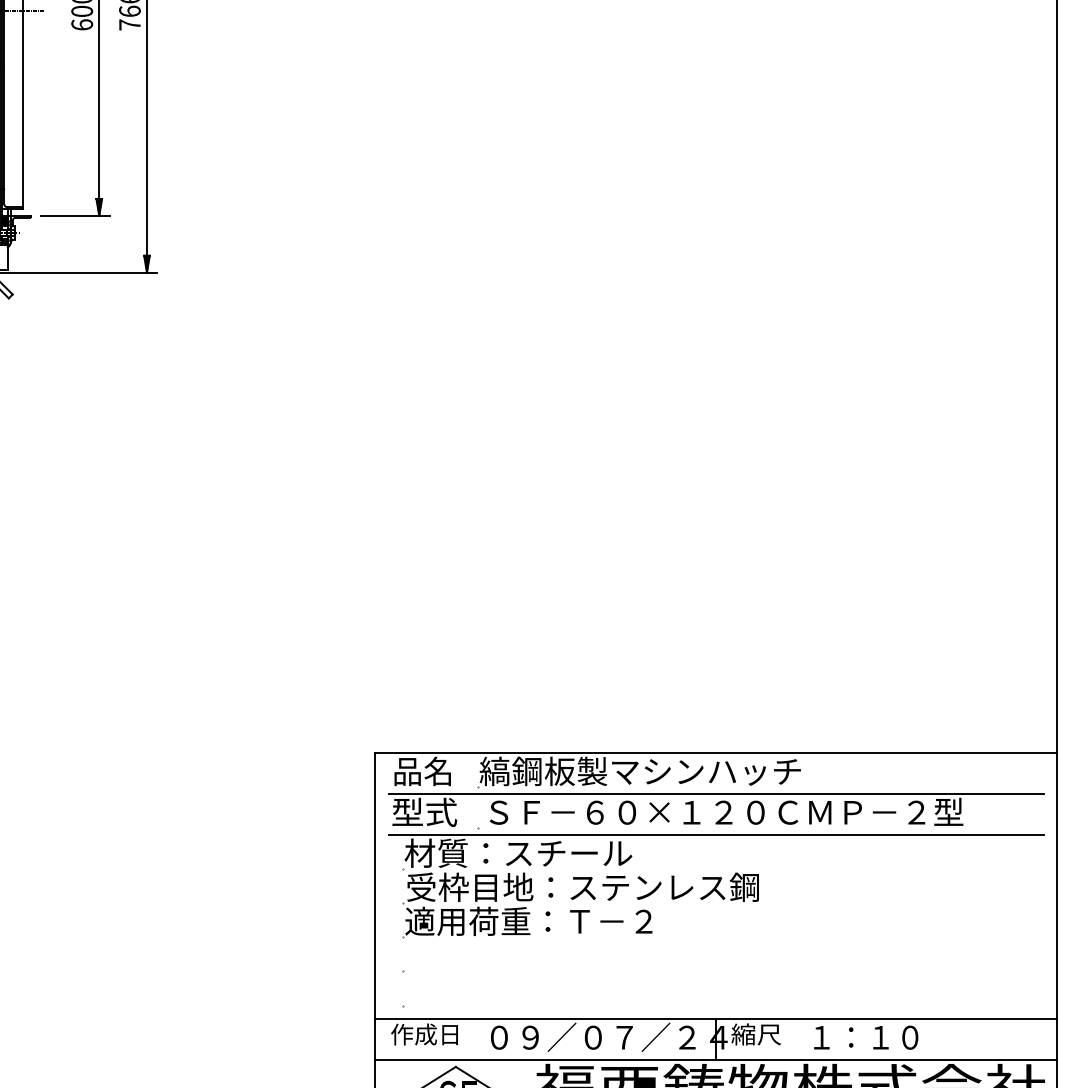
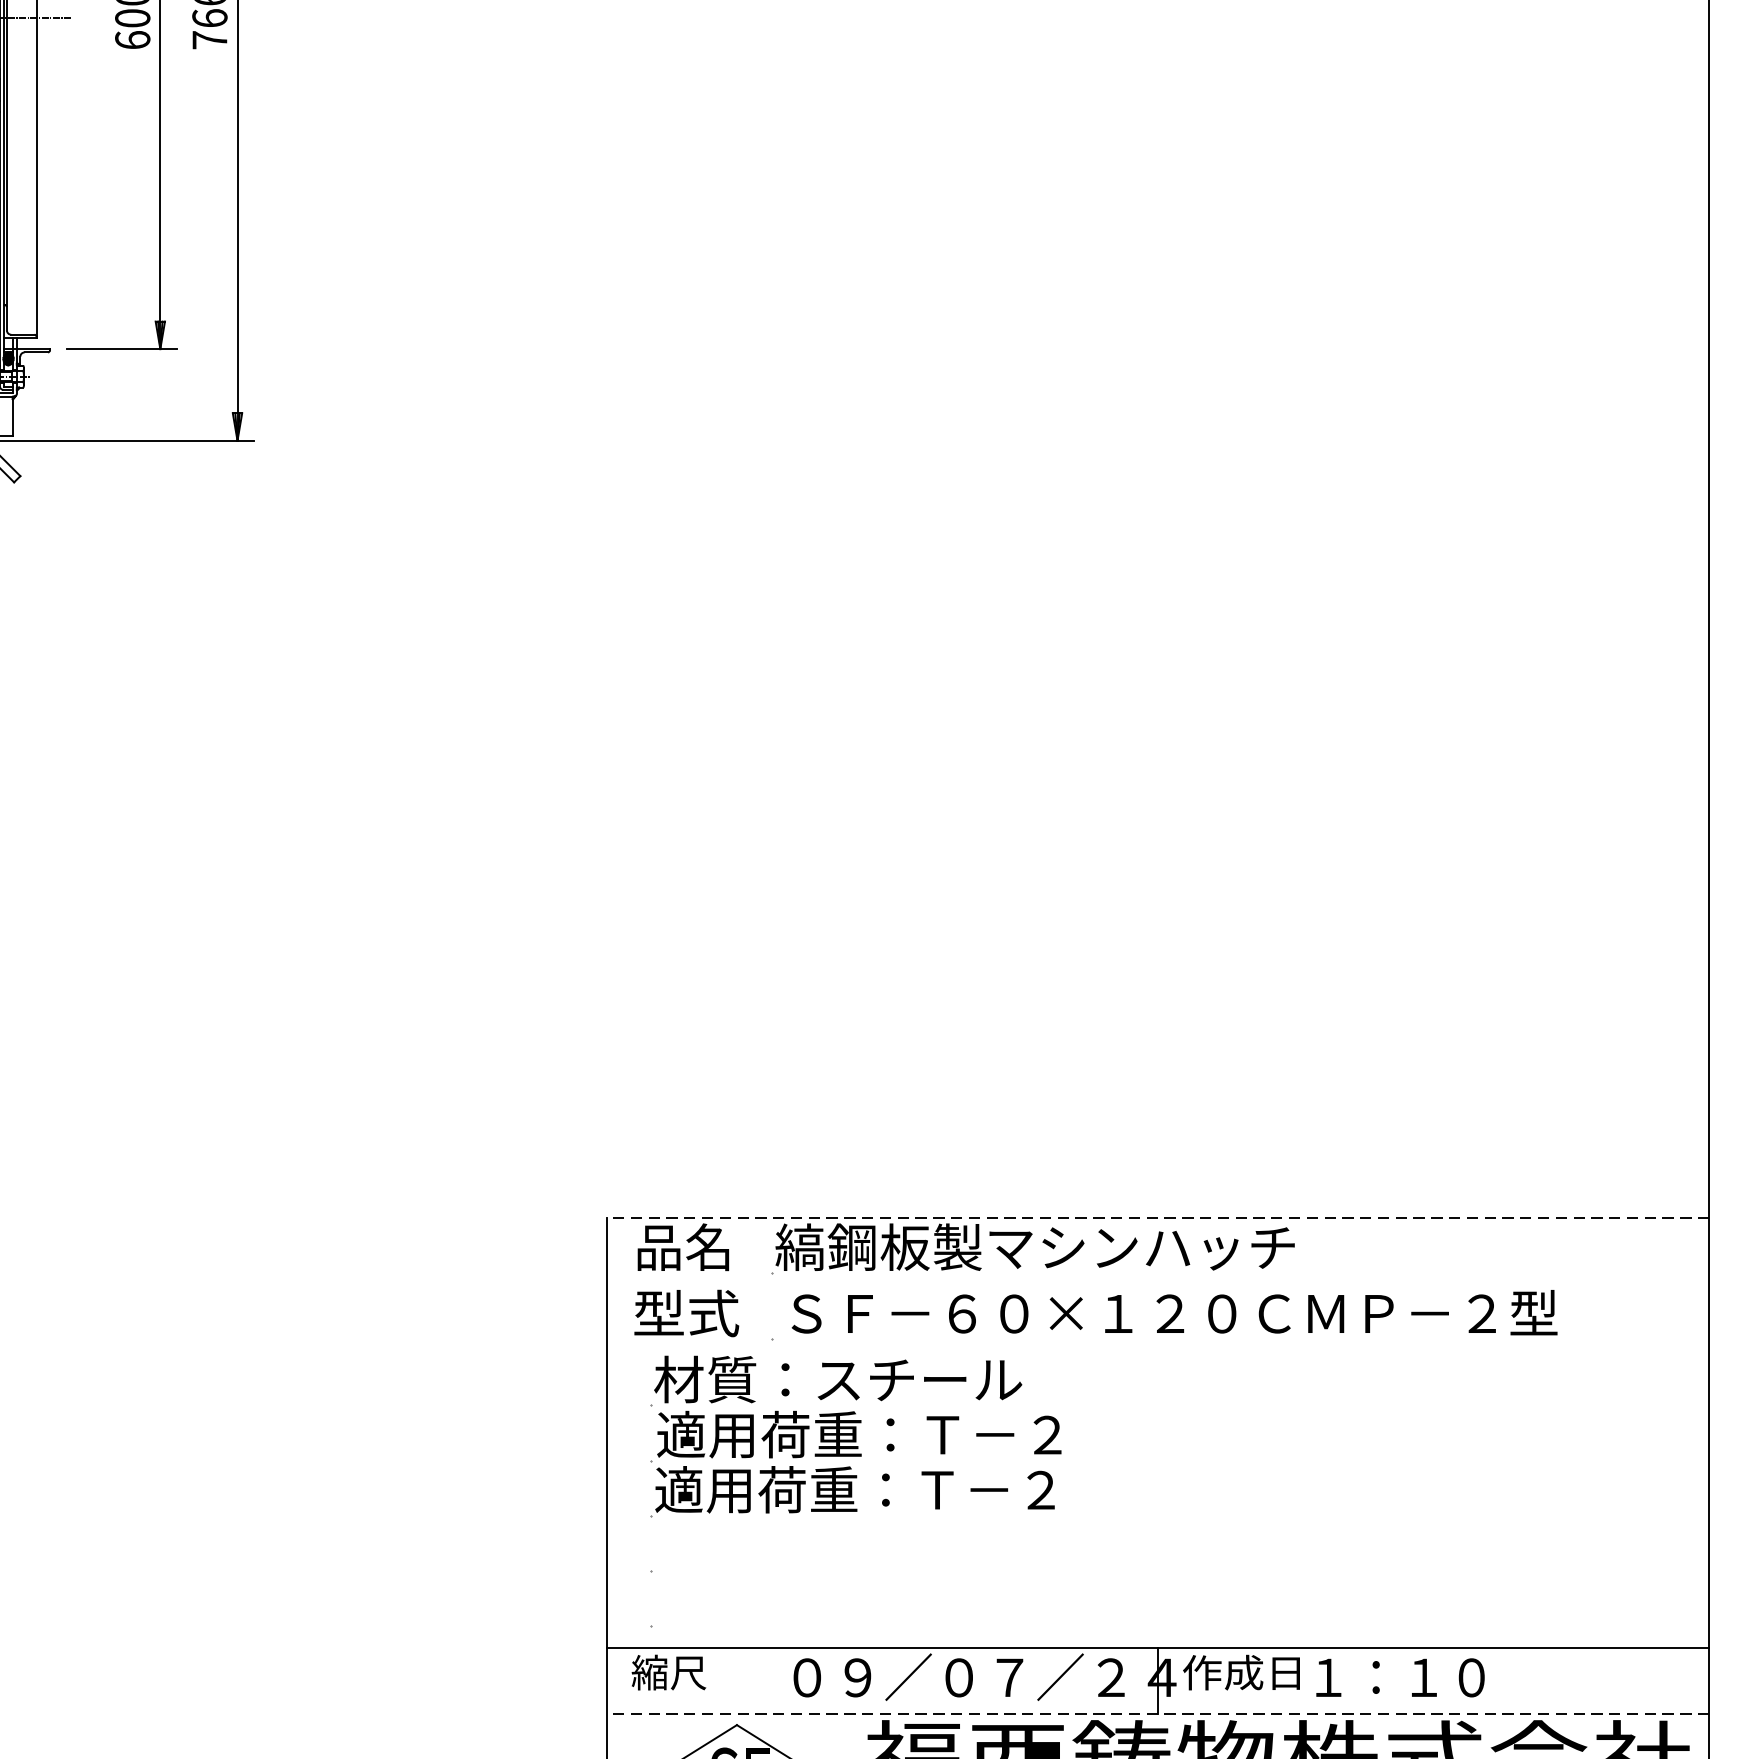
line: (716, 753) -> (1158, 1218), solid -> dashed
line: (716, 794) -> (1158, 1284), removed
line: (716, 835) -> (1158, 1350), removed
text: (582, 886) -> (941, 1433), 受枠目地：ステンレス鋼 -> 適用荷重：Ｔ－２
text: (423, 1034) -> (684, 1672), 作成日 -> 縮尺
text: (767, 1034) -> (1240, 1672), 縮尺 -> 作成日
line: (716, 1060) -> (1158, 1714), solid -> dashed

